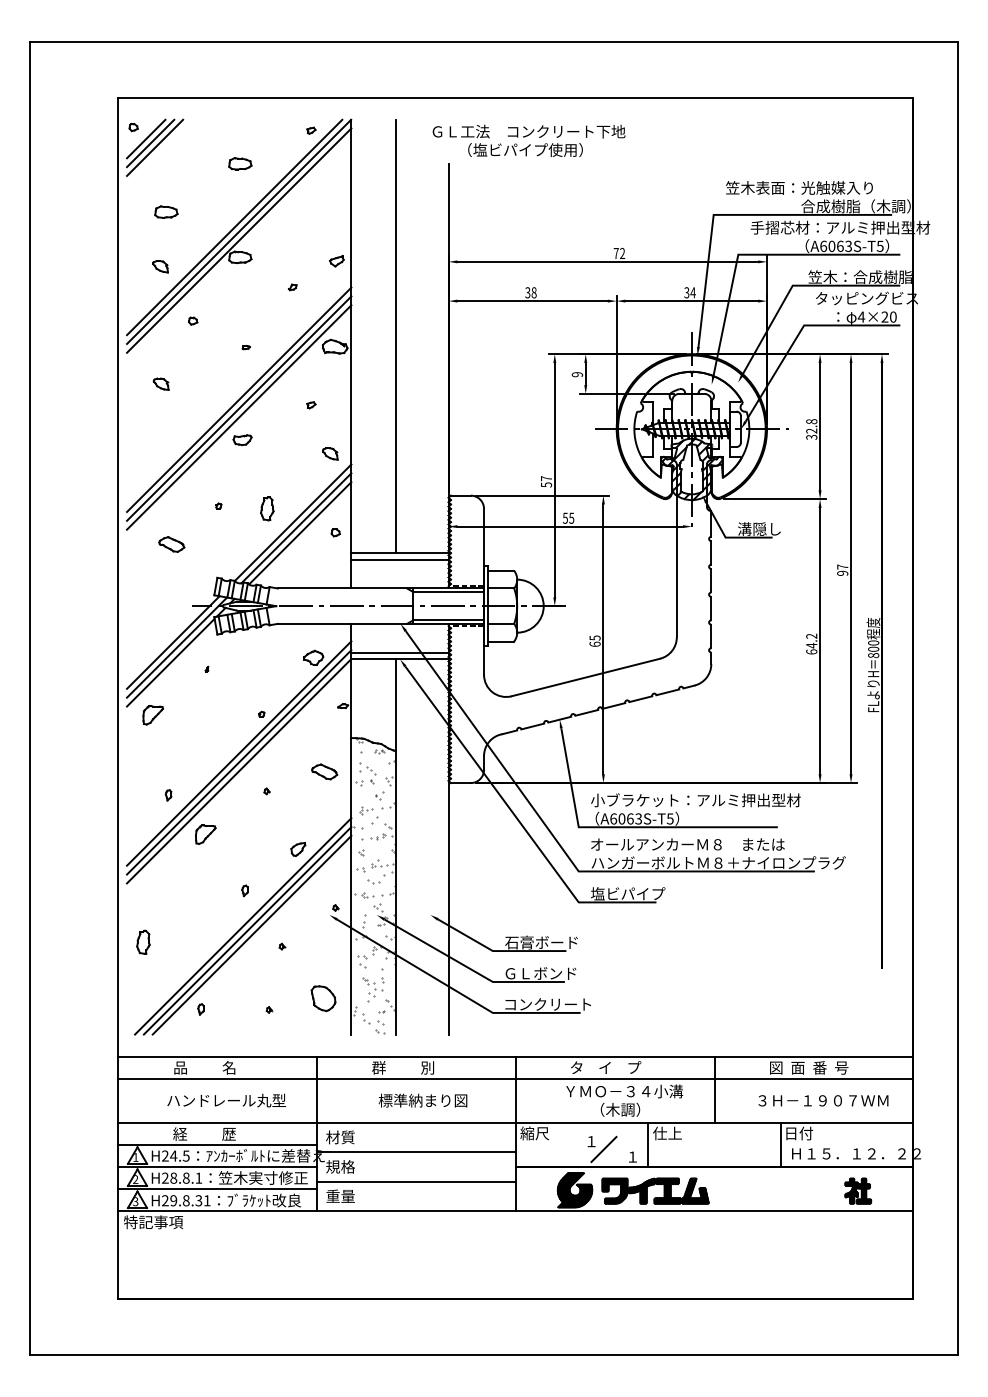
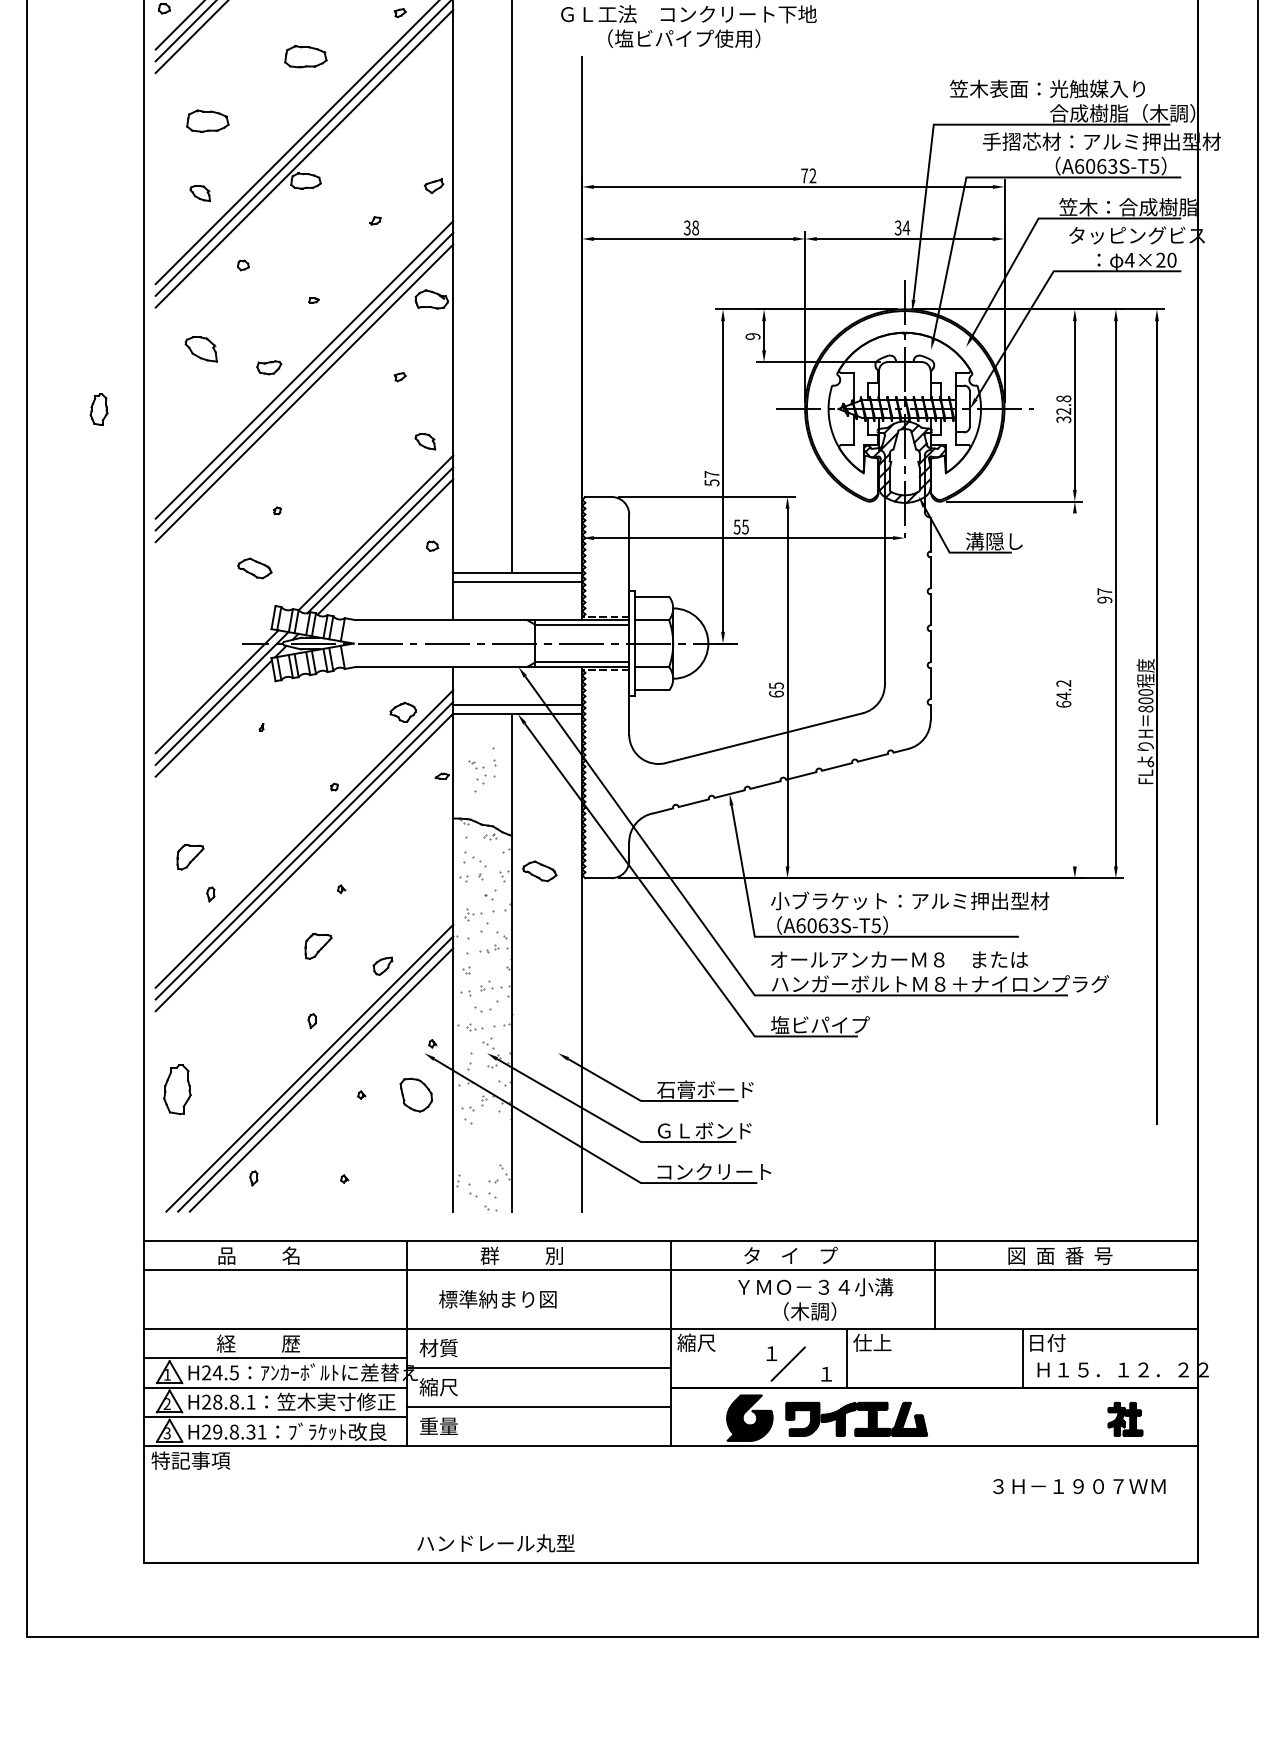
part: (240, 163) -> (306, 56), size x1.4
part: (166, 211) -> (208, 120), size x1.4
part: (160, 383) -> (200, 348), size x1.6
part: (242, 440) -> (269, 368), moved
part: (267, 508) -> (99, 409), moved
part: (171, 544) -> (254, 568), moved
line: (820, 641) -> (1075, 690), removed
part: (152, 715) -> (189, 857), moved
part: (324, 771) -> (539, 870), moved
part: (205, 834) -> (318, 946), moved
part: (143, 941) -> (177, 1088), size x1.6
part: (373, 985) -> (482, 769), moved
part: (323, 998) -> (416, 1094), moved
text: (226, 1100) -> (495, 1543), moved
text: (422, 1100) -> (497, 1299), moved
text: (823, 1100) -> (1079, 1486), moved
text: (340, 1166) -> (438, 1386), 規格 -> 縮尺

